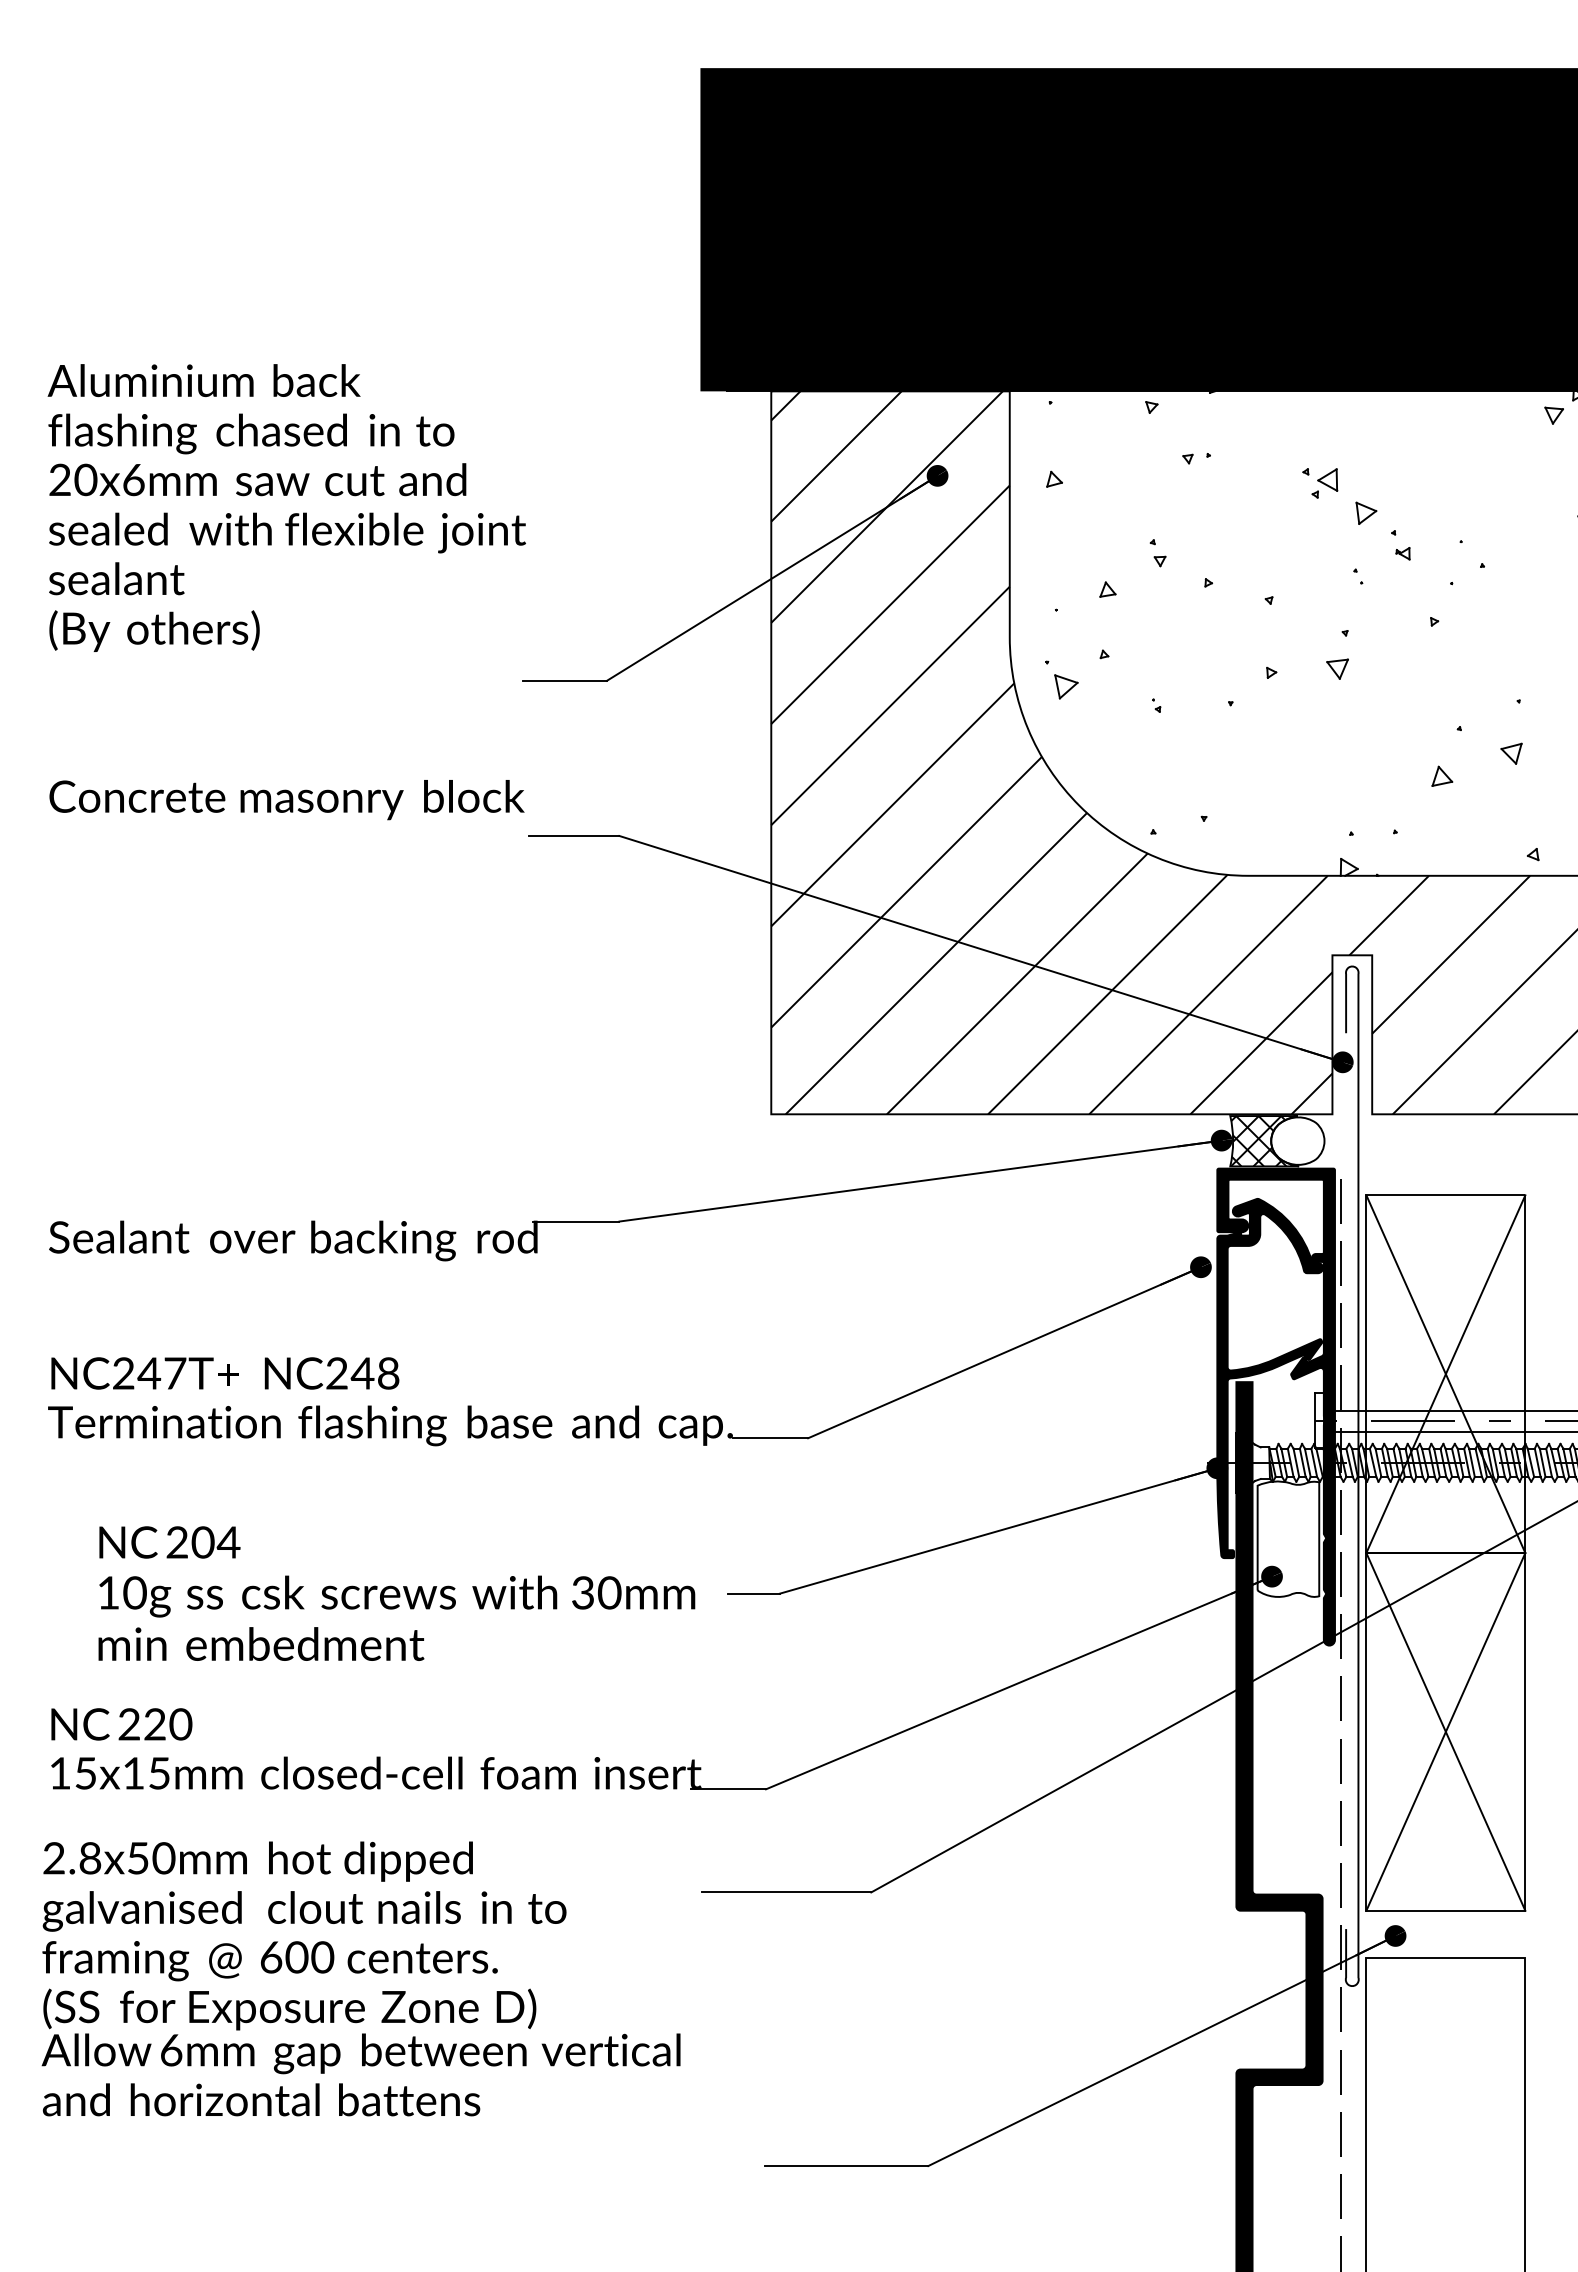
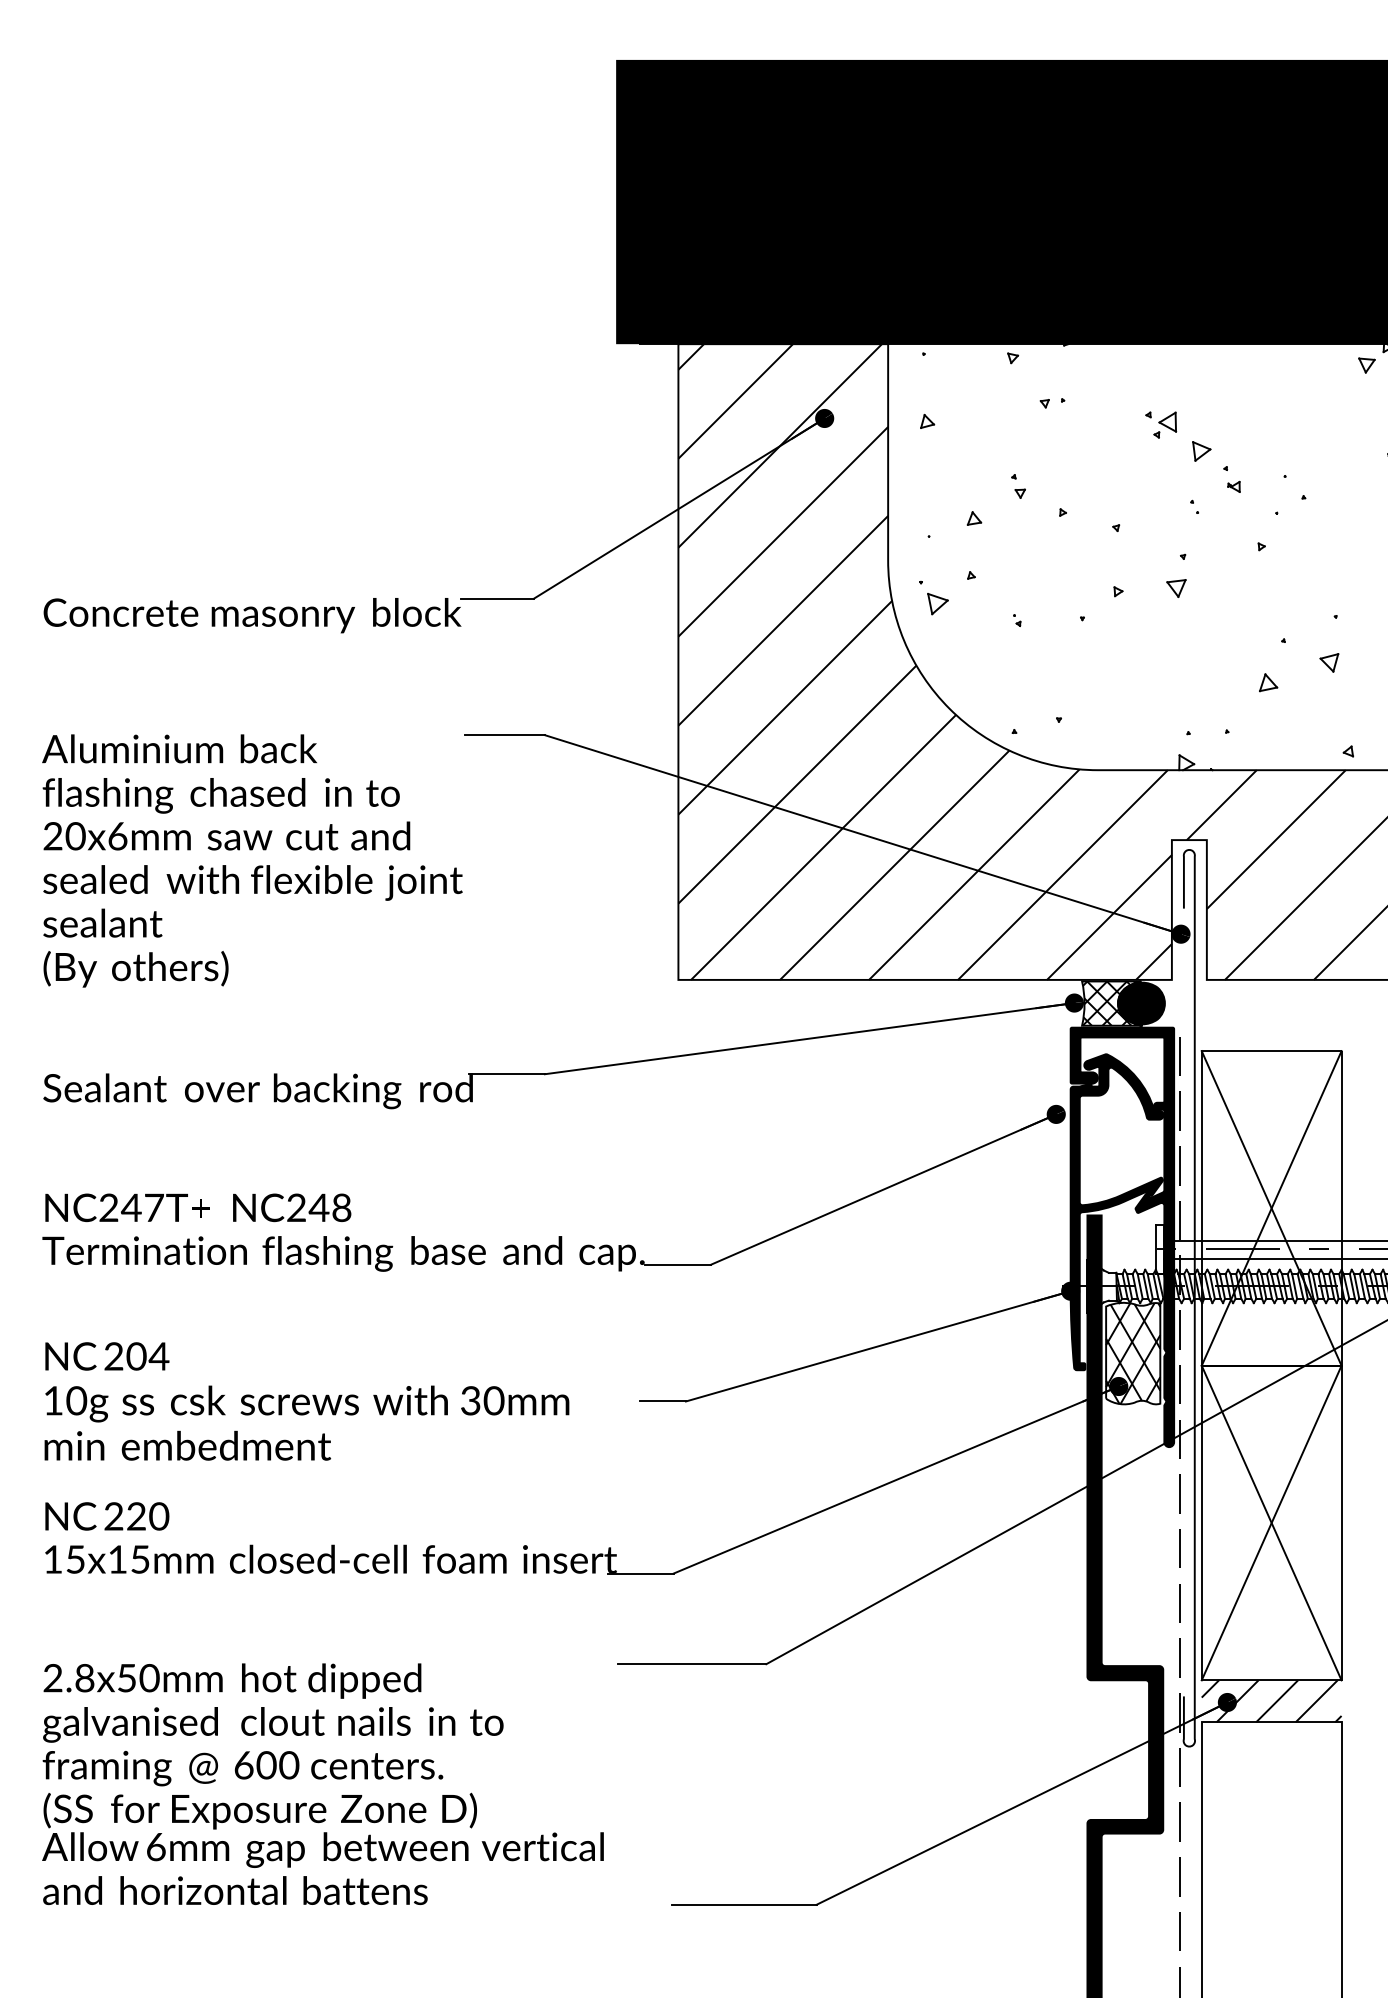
text: (286, 507) -> (252, 860), moved
text: (286, 800) -> (252, 616), moved
fill: (1297, 1140) -> (1141, 1002), added
hatch: (1288, 1538) -> (1133, 1352), added
text: (396, 1593) -> (306, 1401), moved
hatch: (1445, 1934) -> (1271, 1701), added
text: (360, 1978) -> (322, 1783), moved

